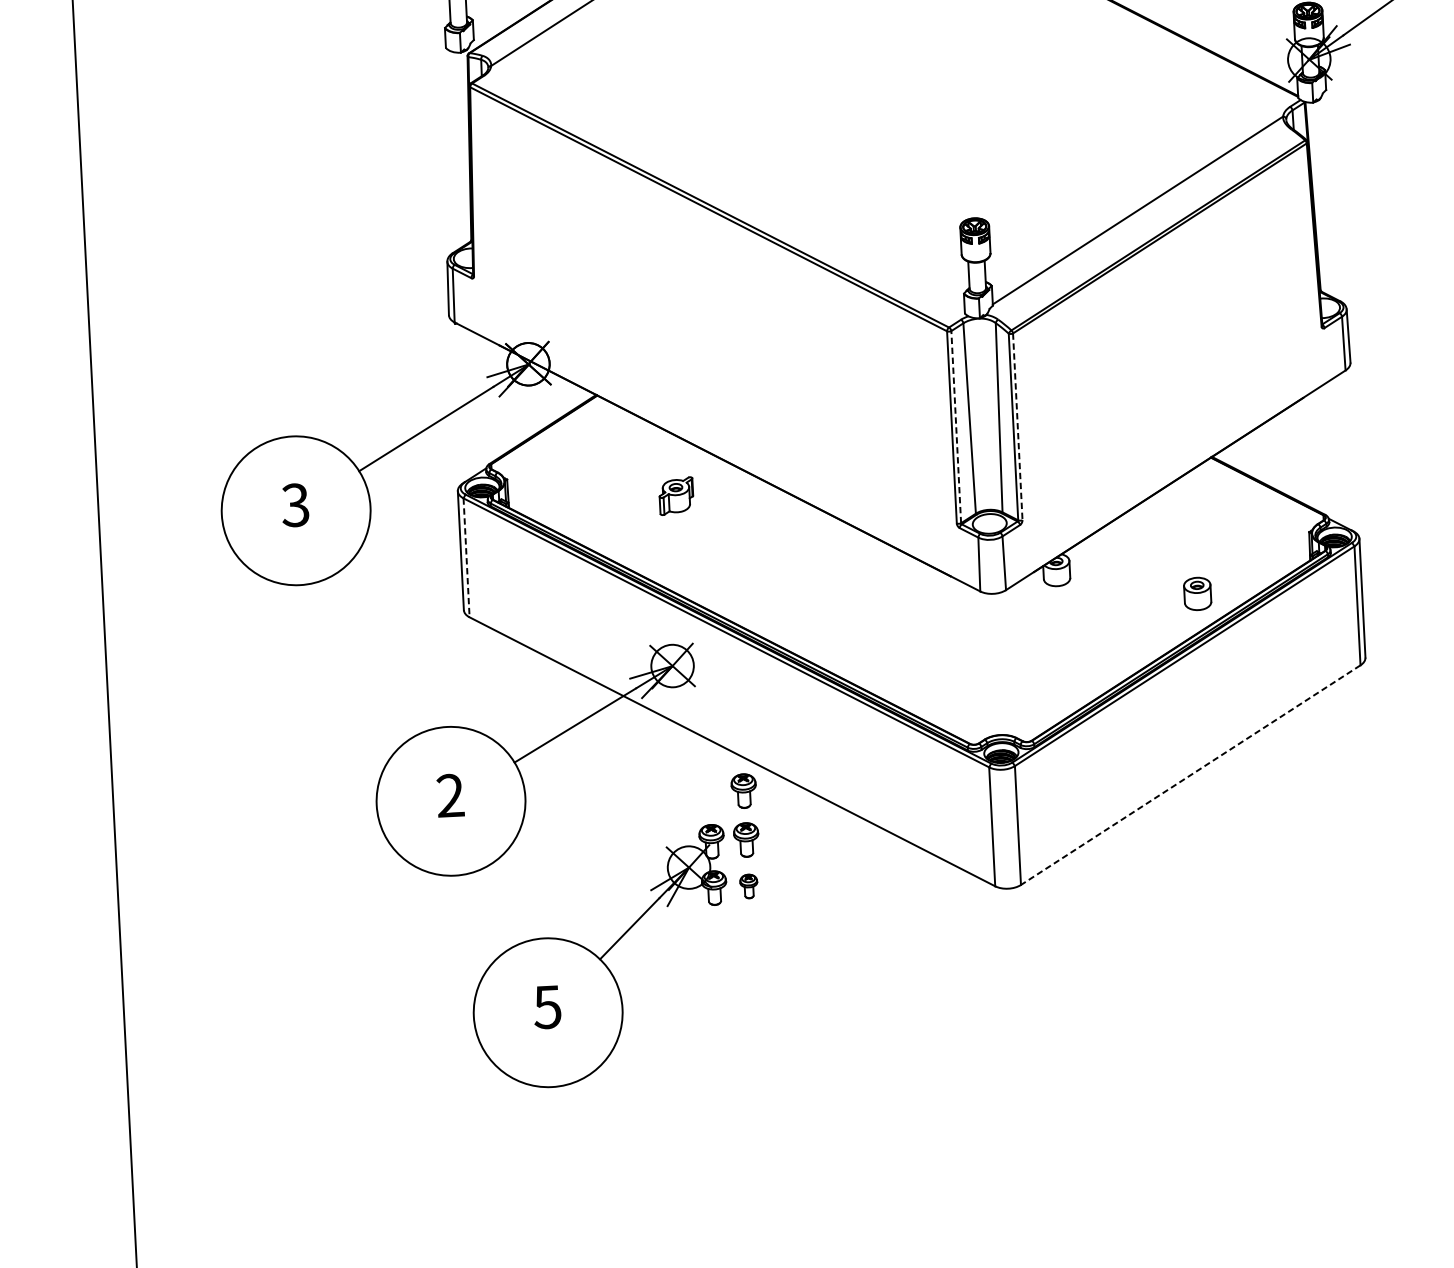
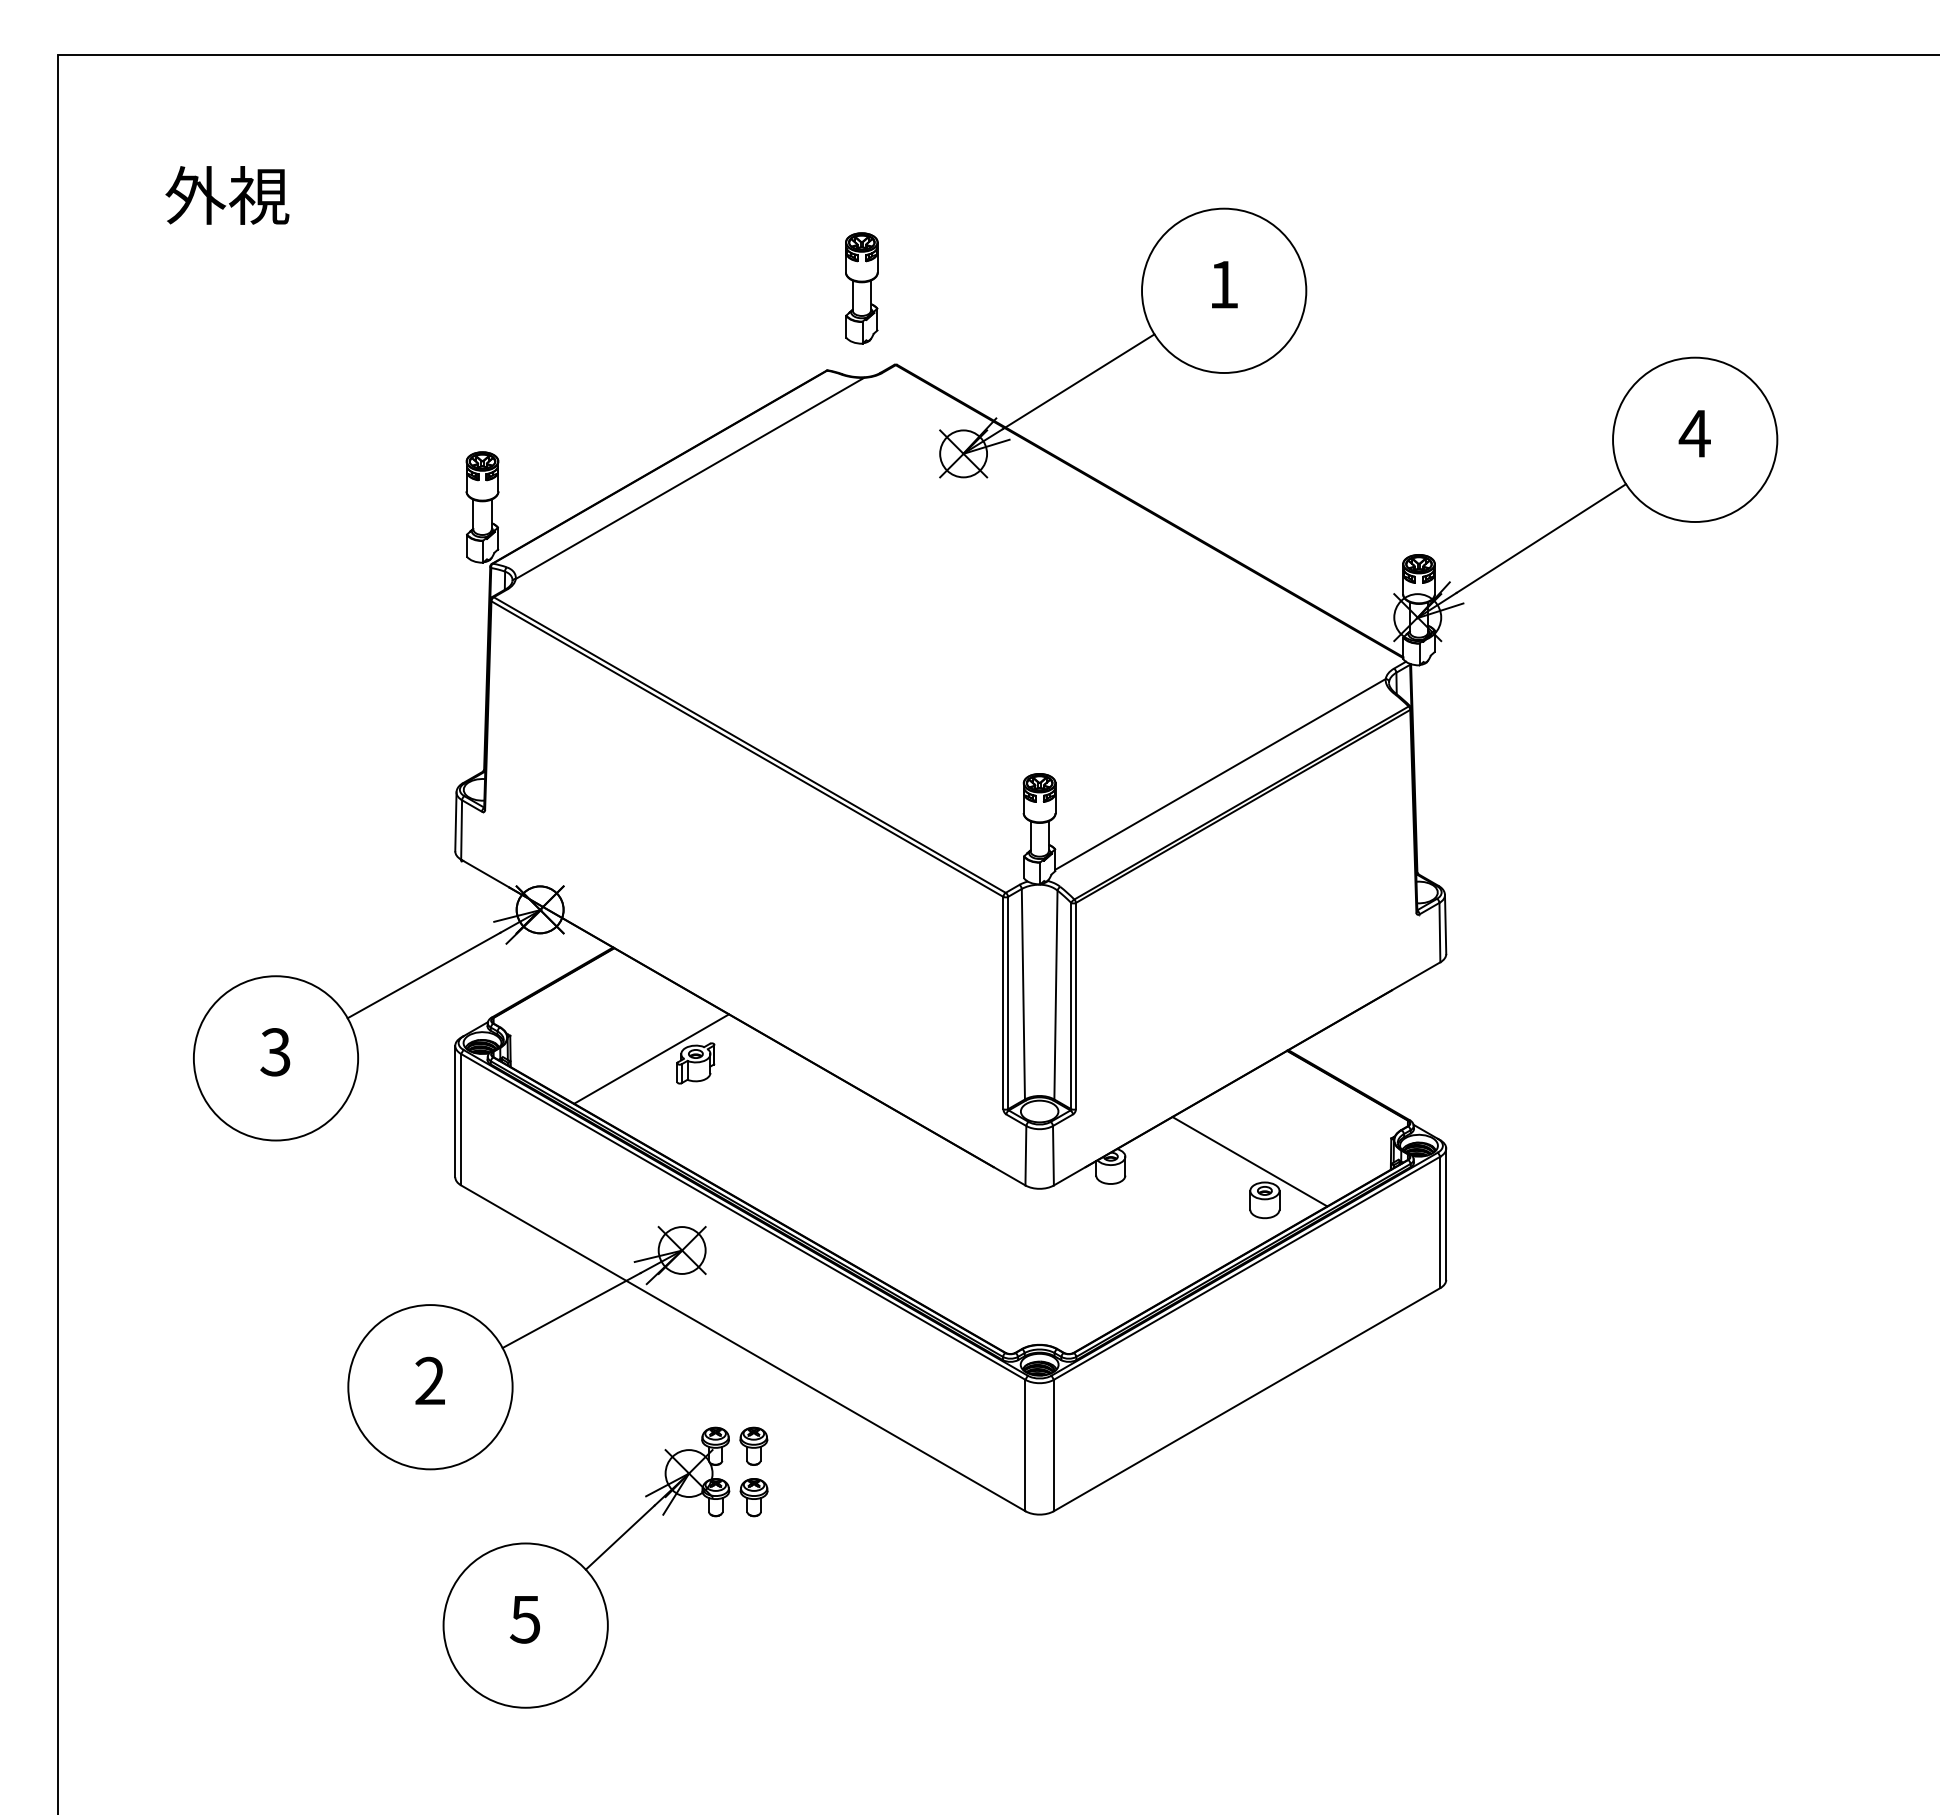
line: (956, 426) -> (1008, 1002), dashed -> solid
line: (1017, 427) -> (1075, 1006), dashed -> solid
line: (636, 493) -> (651, 1058), added
line: (466, 557) -> (461, 1119), dashed -> solid
line: (1181, 559) -> (1249, 1161), added
line: (1190, 775) -> (1246, 1399), dashed -> solid
part: (743, 790) -> (753, 1391), removed
part: (748, 886) -> (753, 1497), size x1.43

